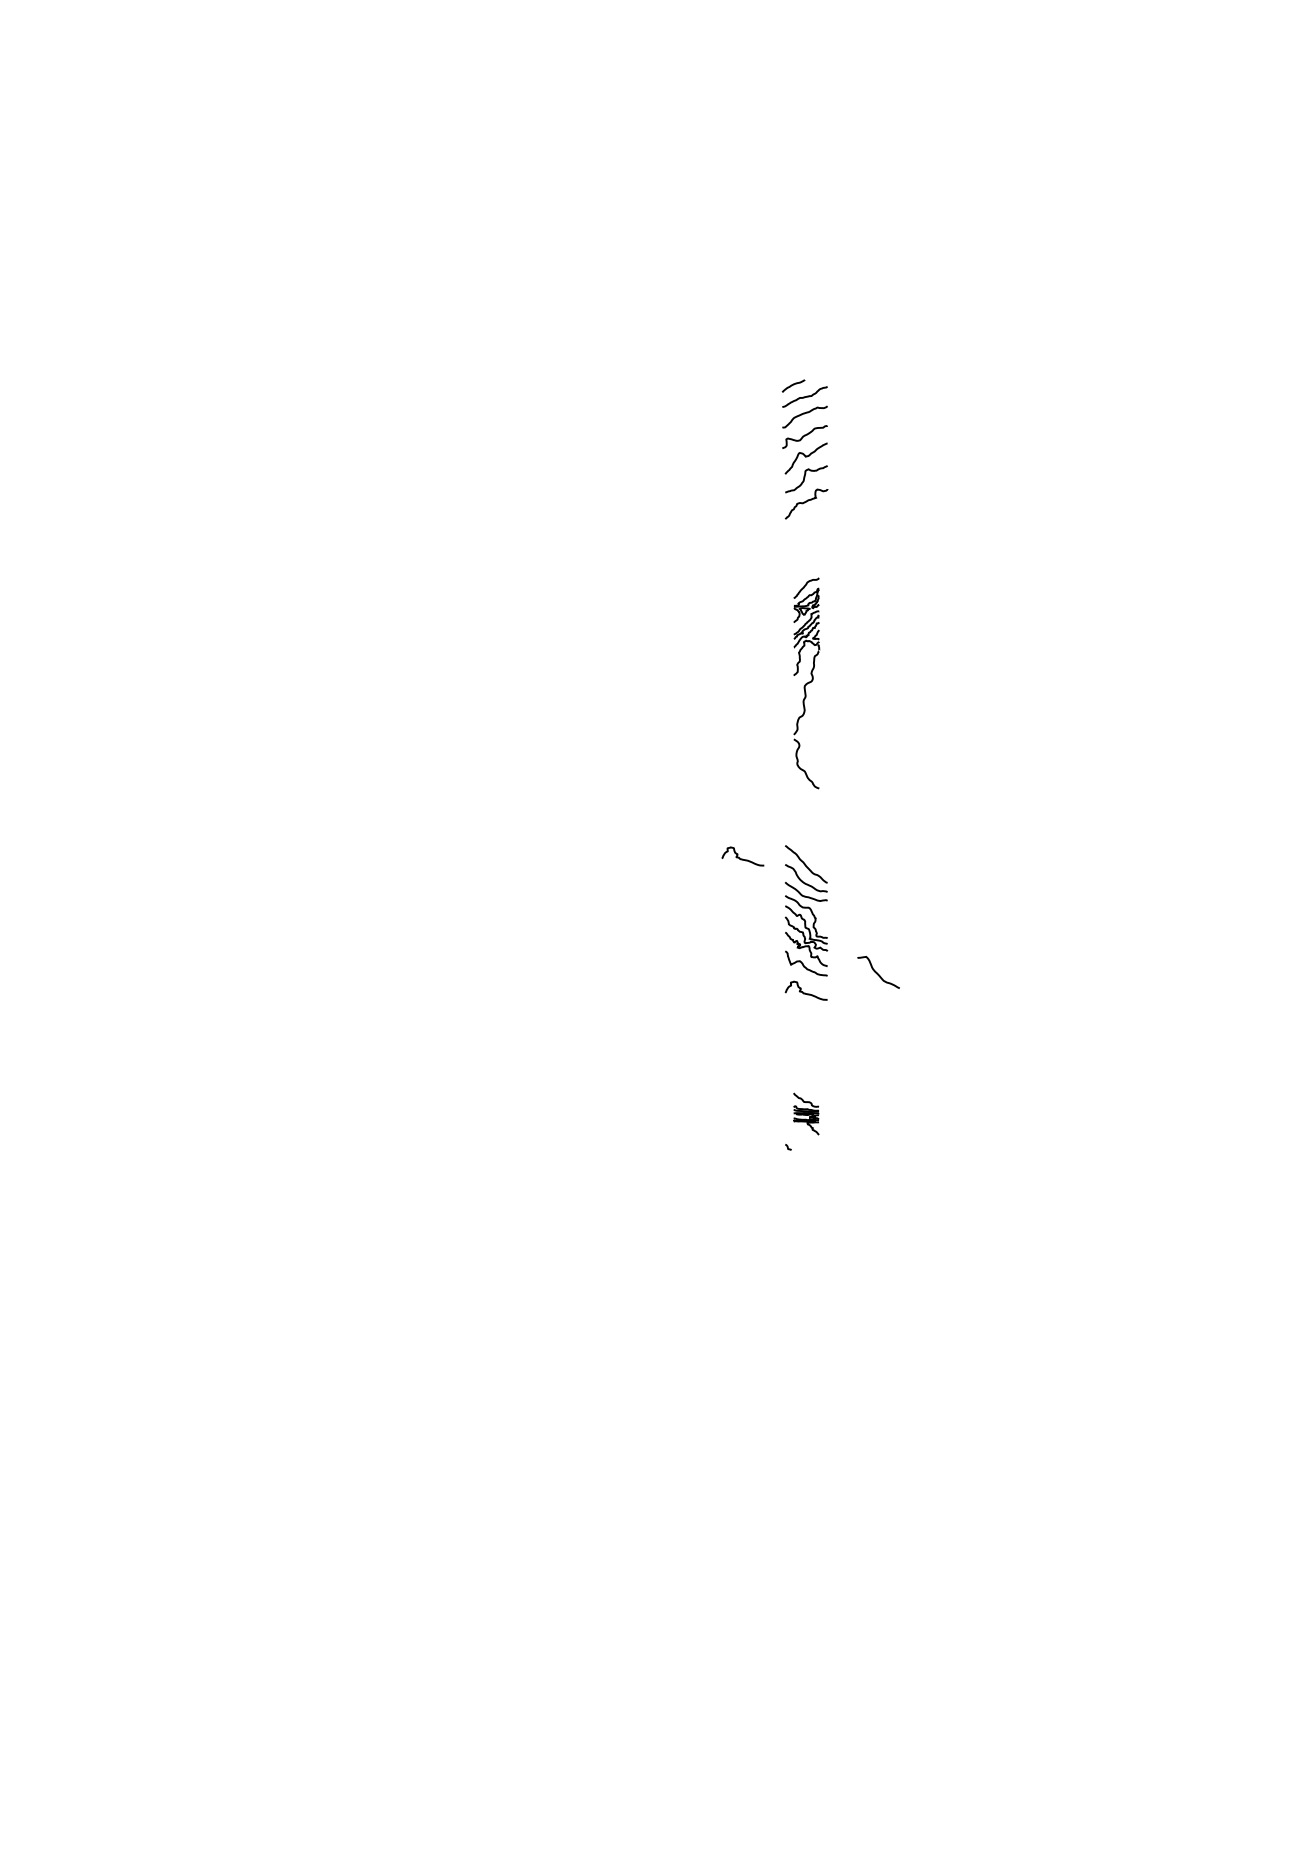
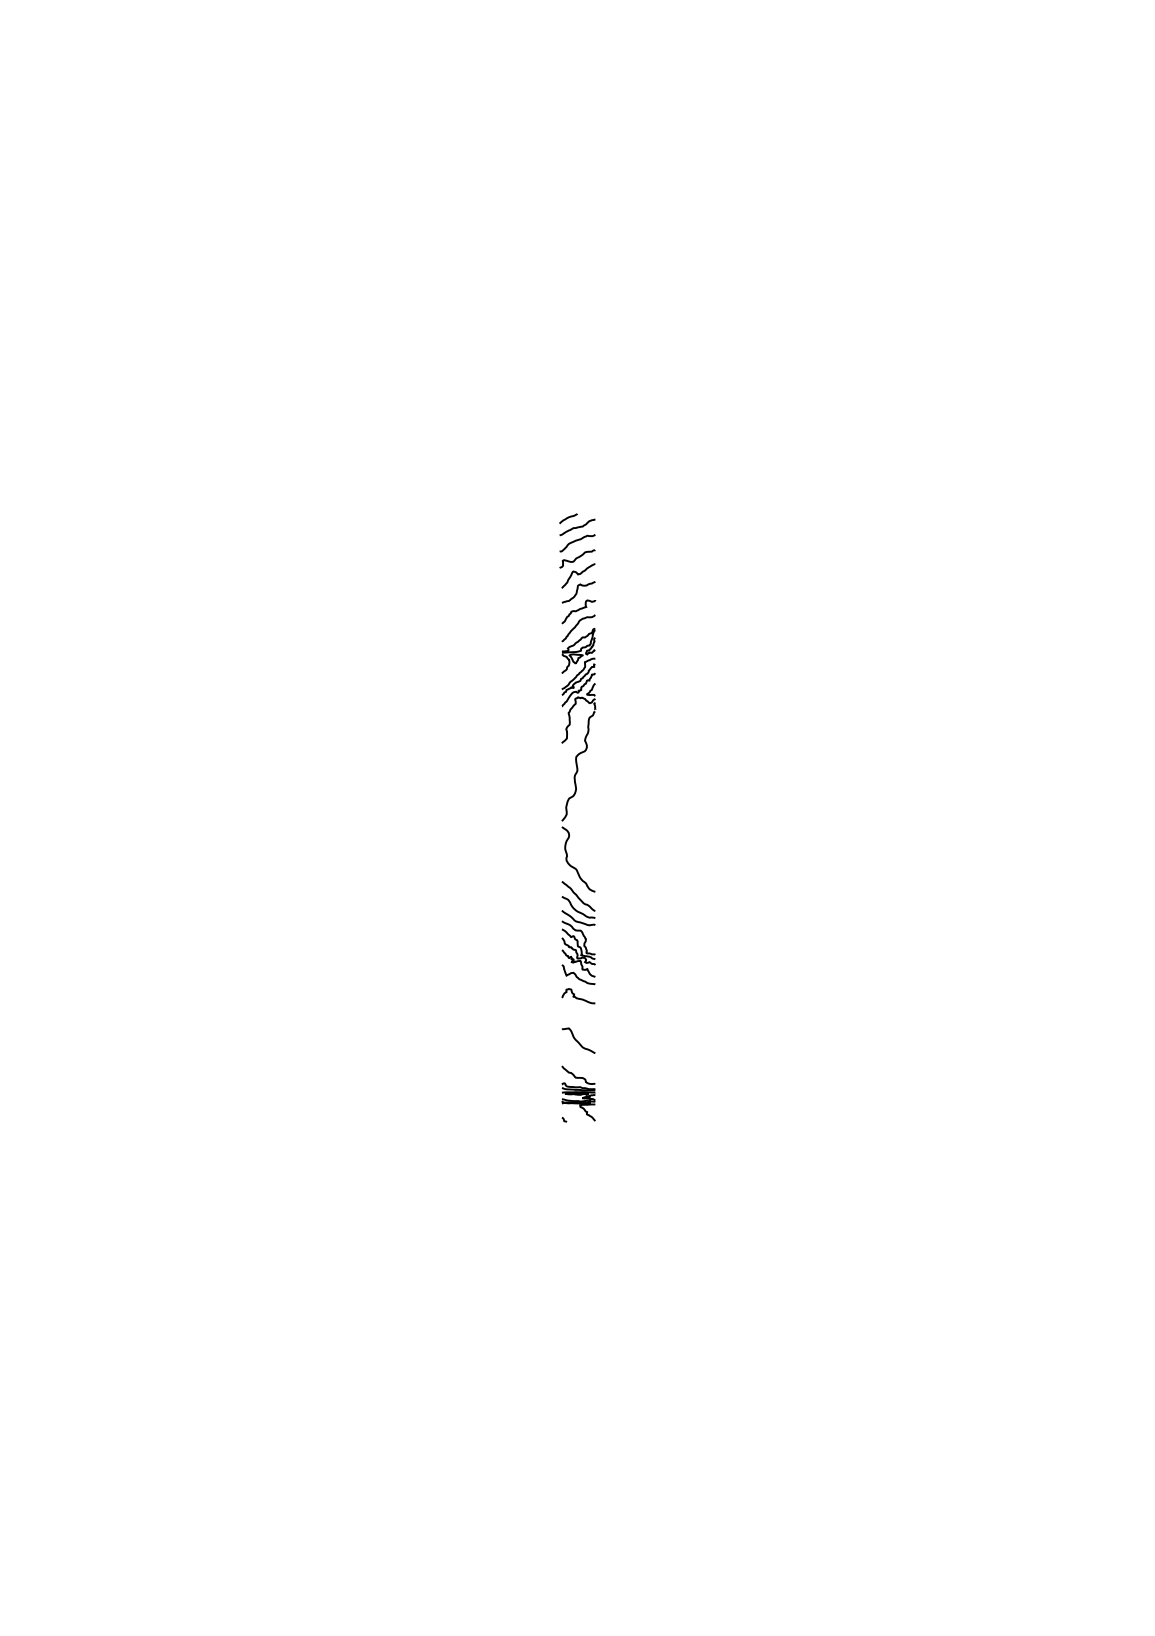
part: (806, 683) -> (578, 753), size x1.67
curve: (742, 858) -> (528, 891), removed
curve: (877, 972) -> (577, 1040), moved
part: (806, 1114) -> (578, 1093), size x1.67

